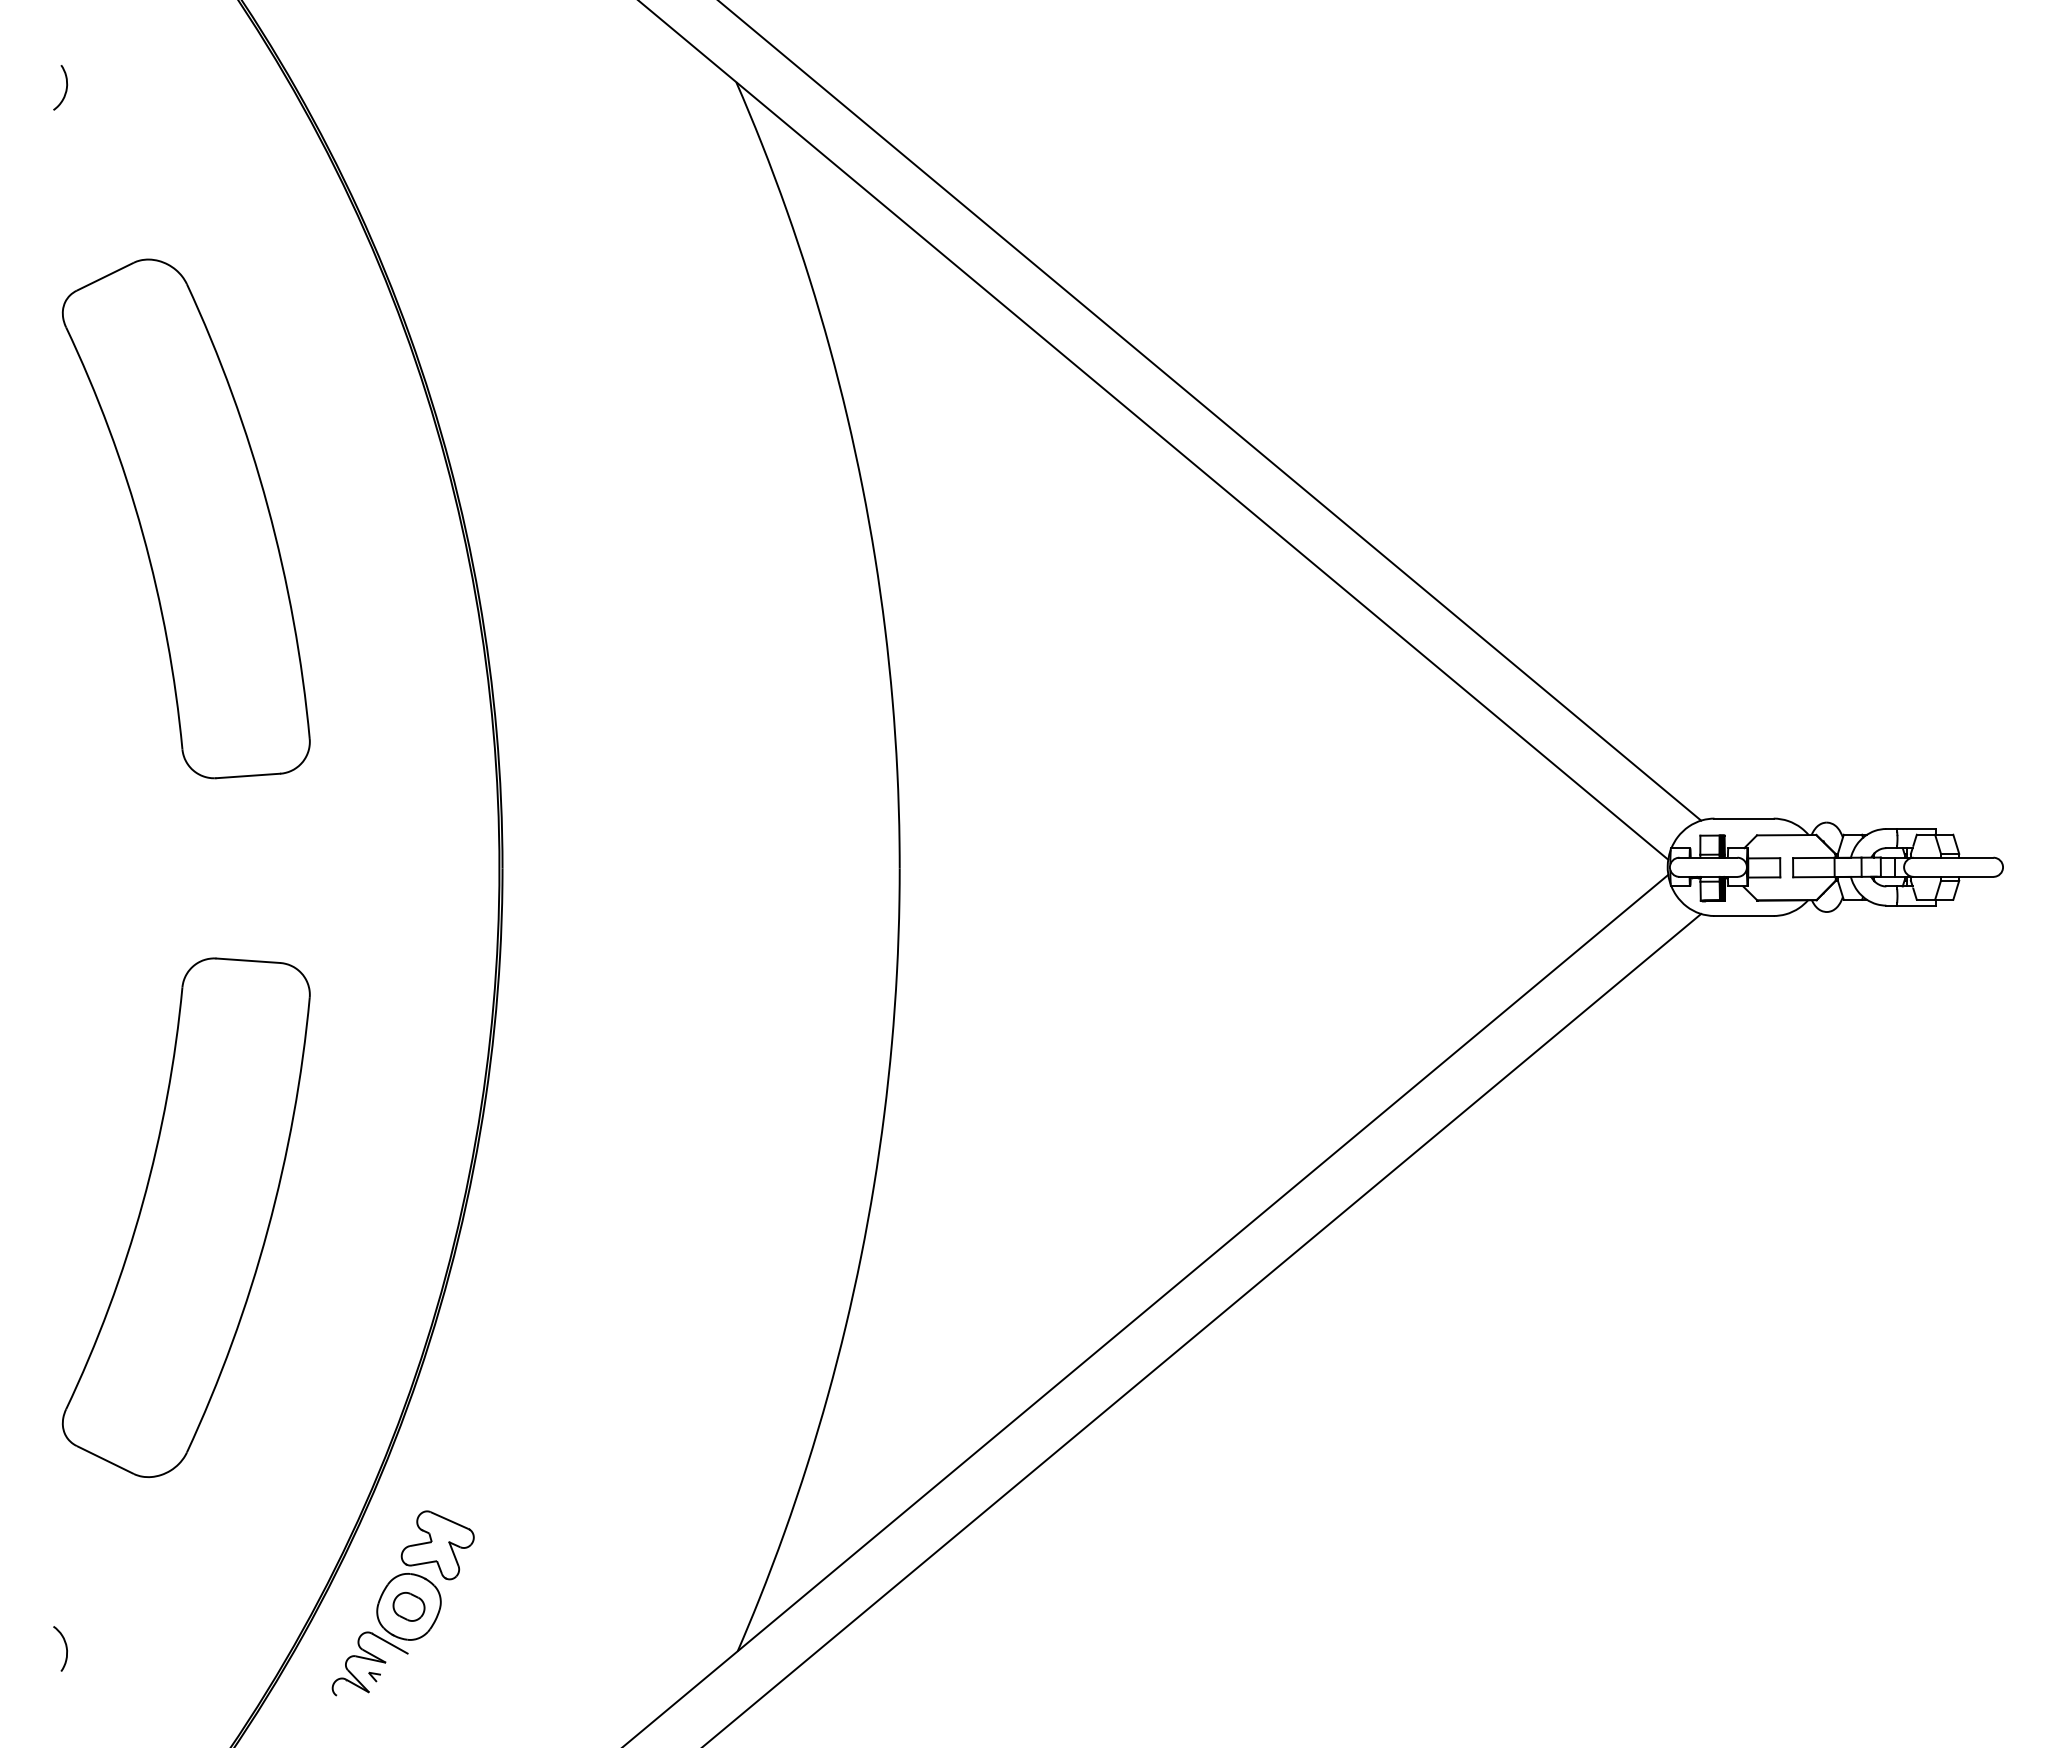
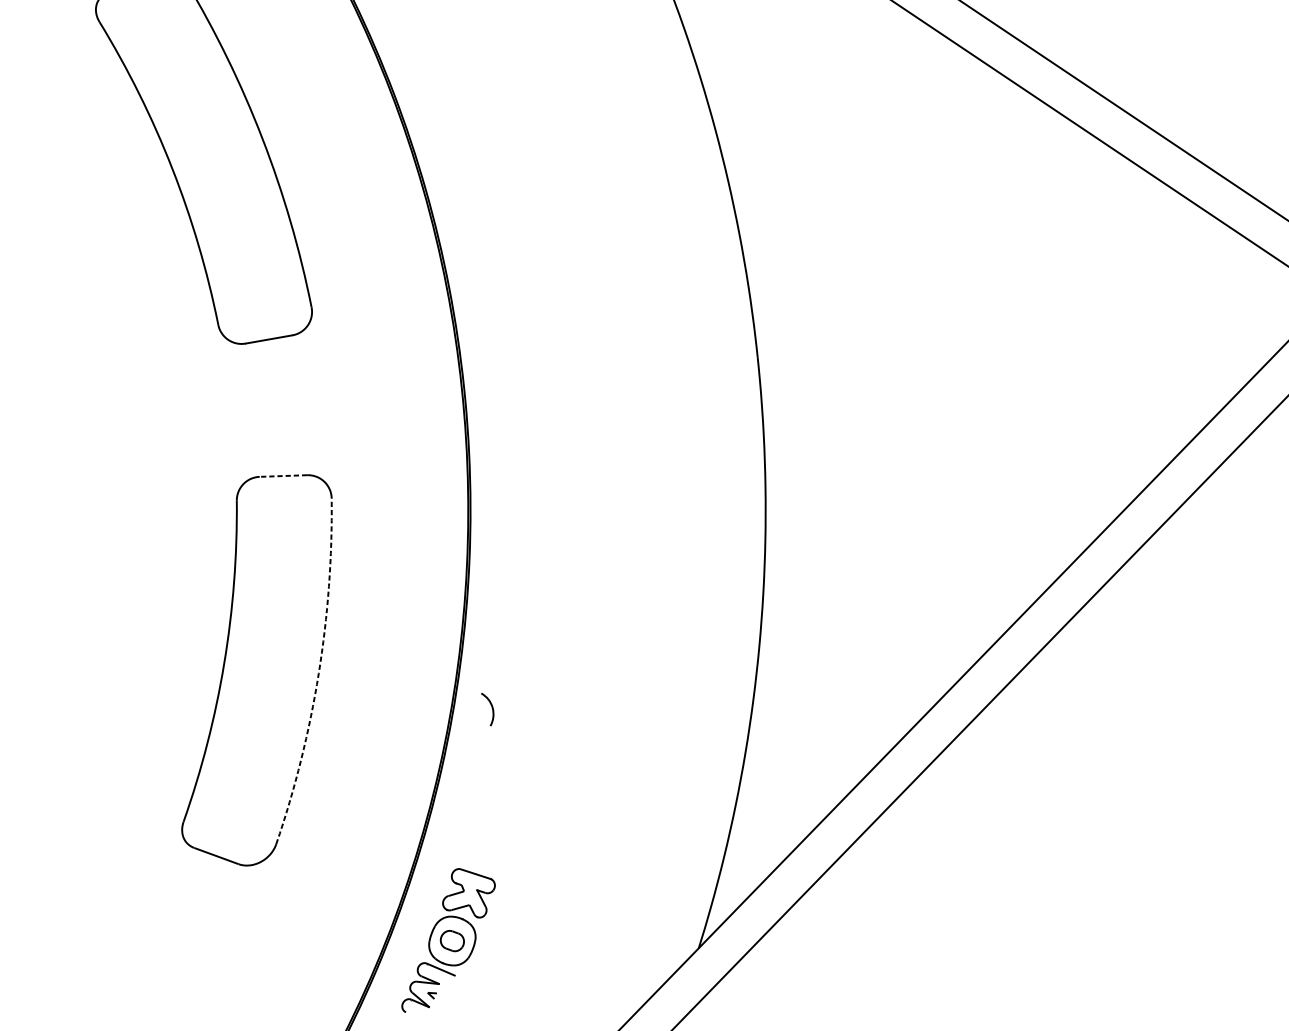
line: (248, 960) -> (283, 475), solid -> dashed
arc: (267, 1230) -> (318, 673), solid -> dashed
curve: (65, 1647) -> (491, 707), moved

